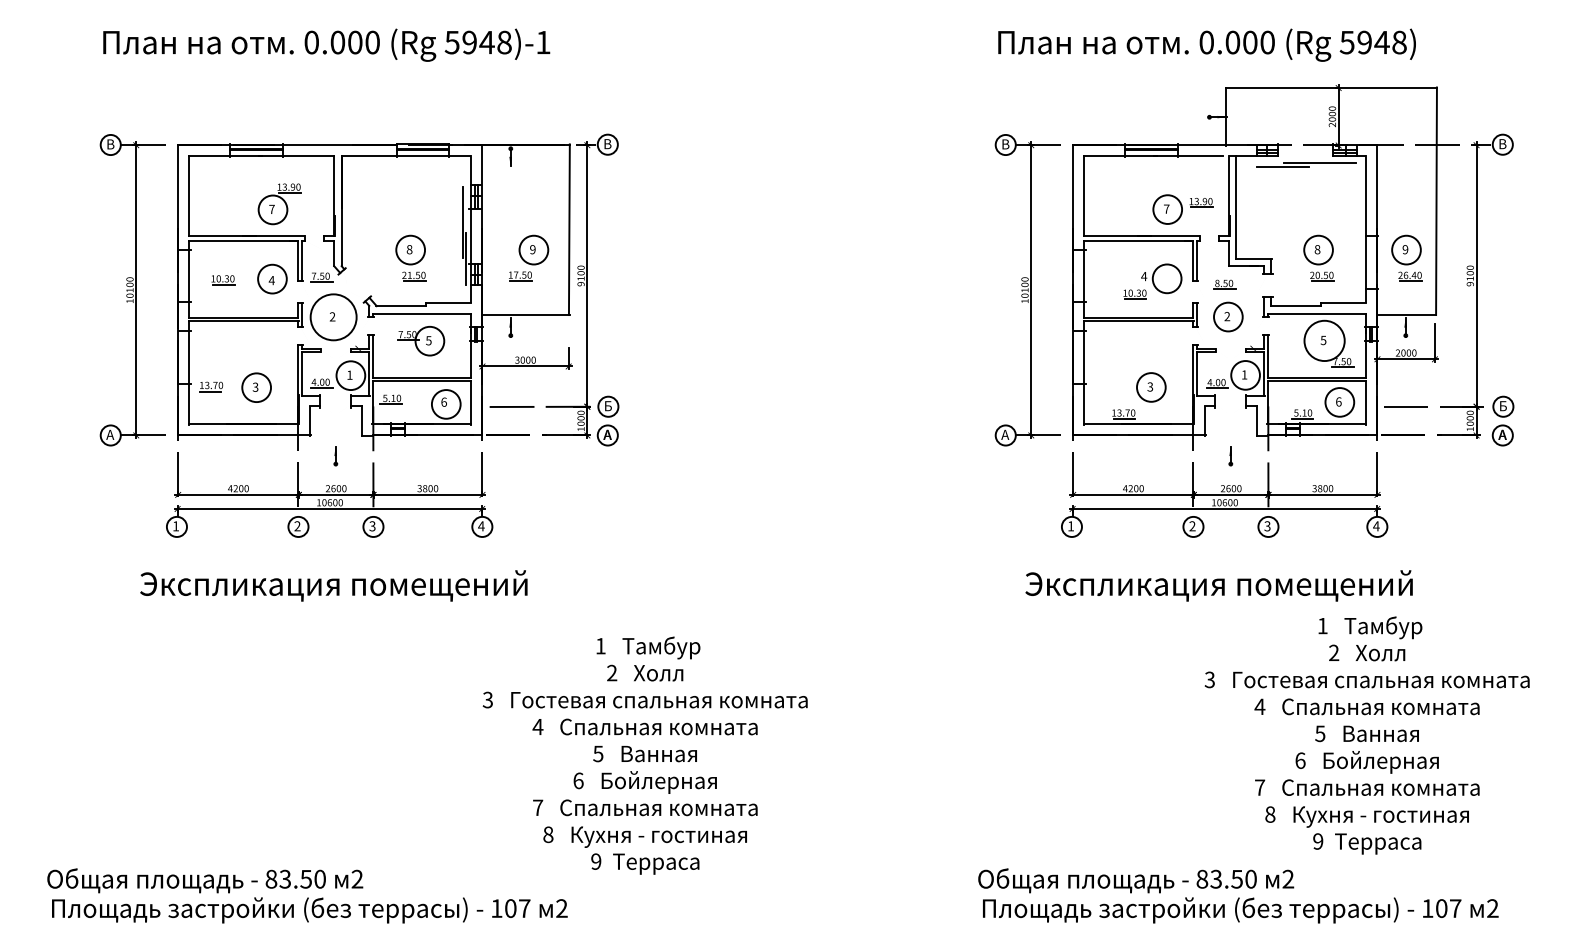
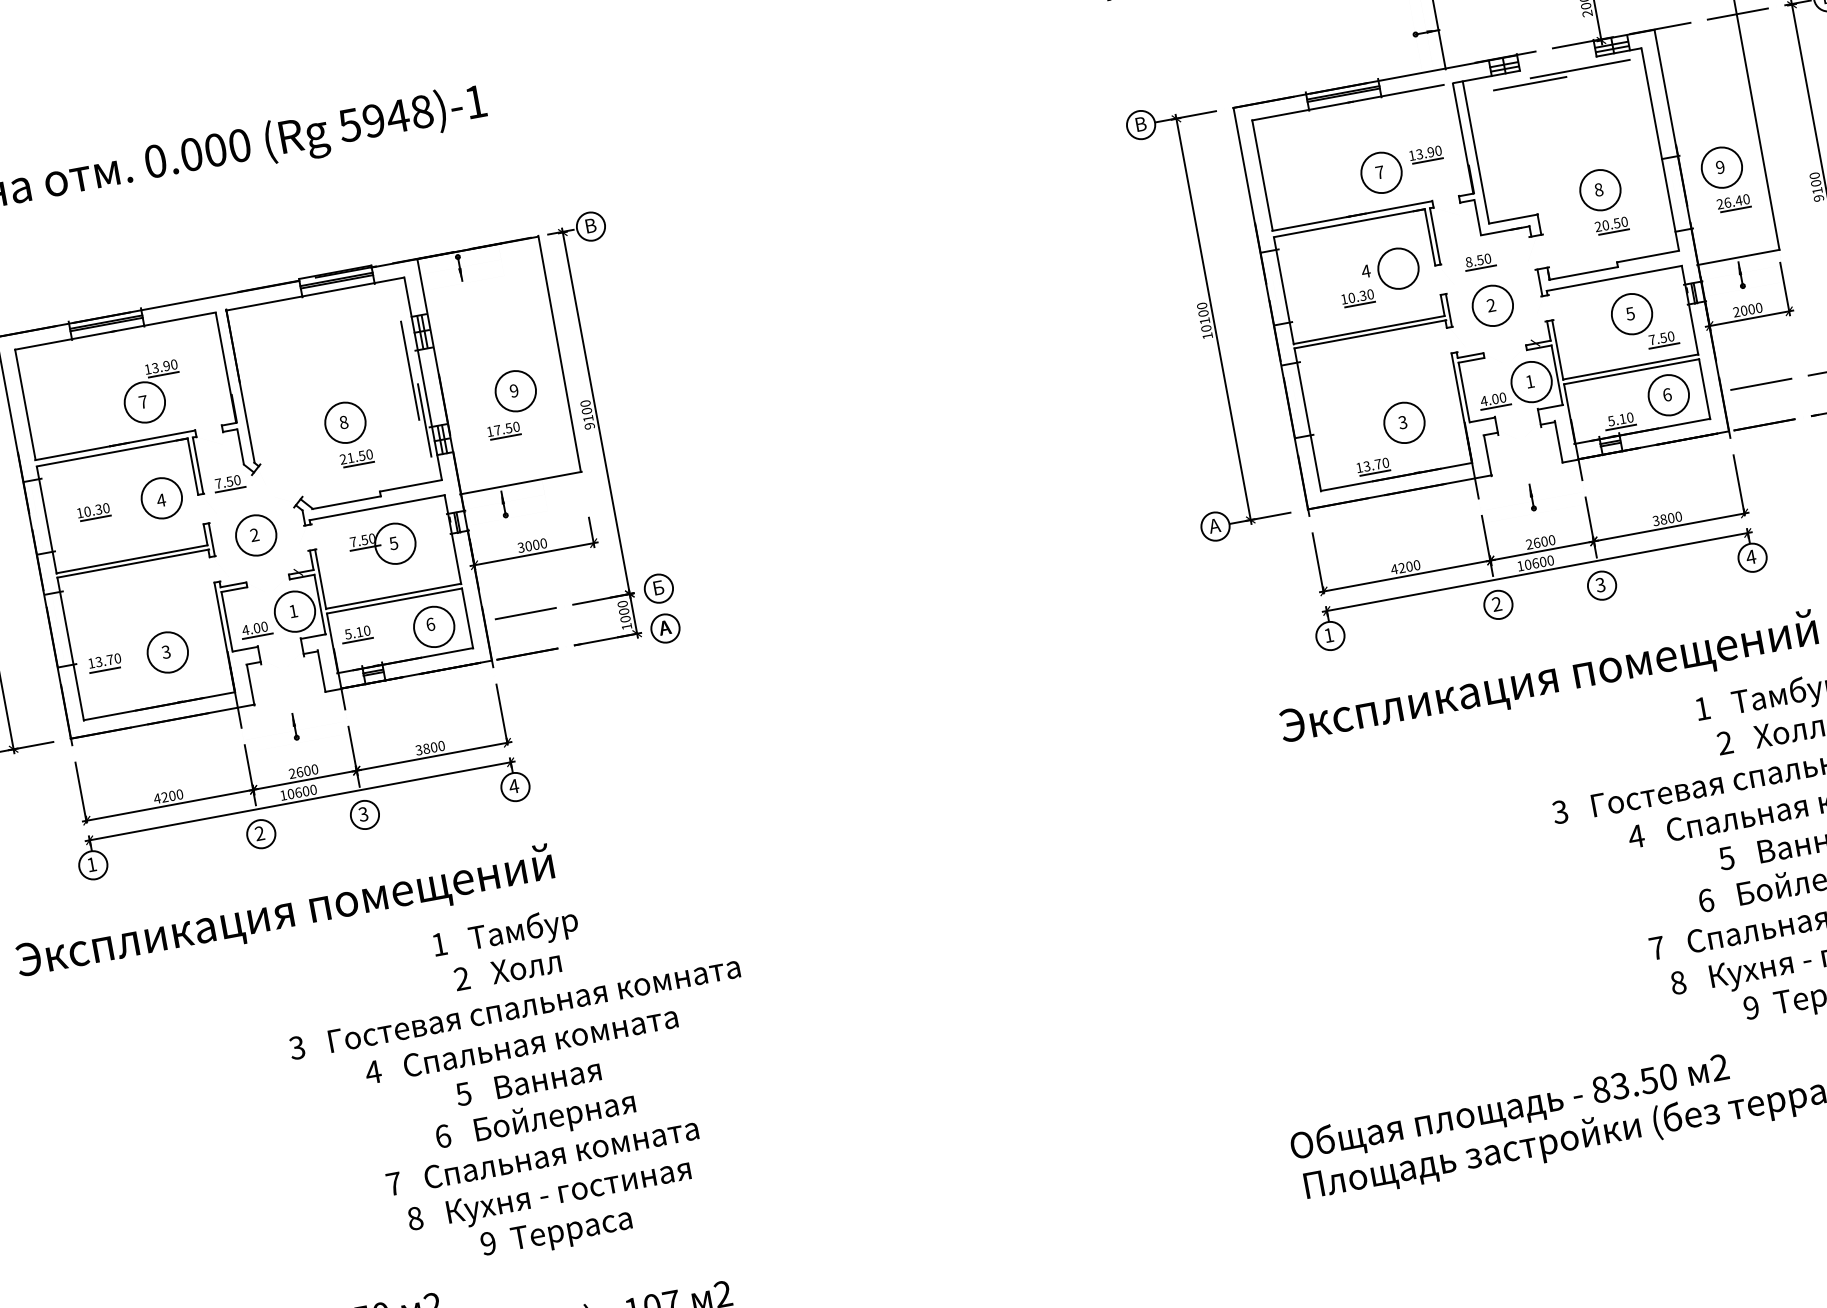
circle: (333, 317) -> (256, 535), size x0.62
circle: (1324, 340) -> (1631, 313), size x0.71
text: (333, 585) -> (284, 913), moved
text: (644, 755) -> (527, 1084), moved

